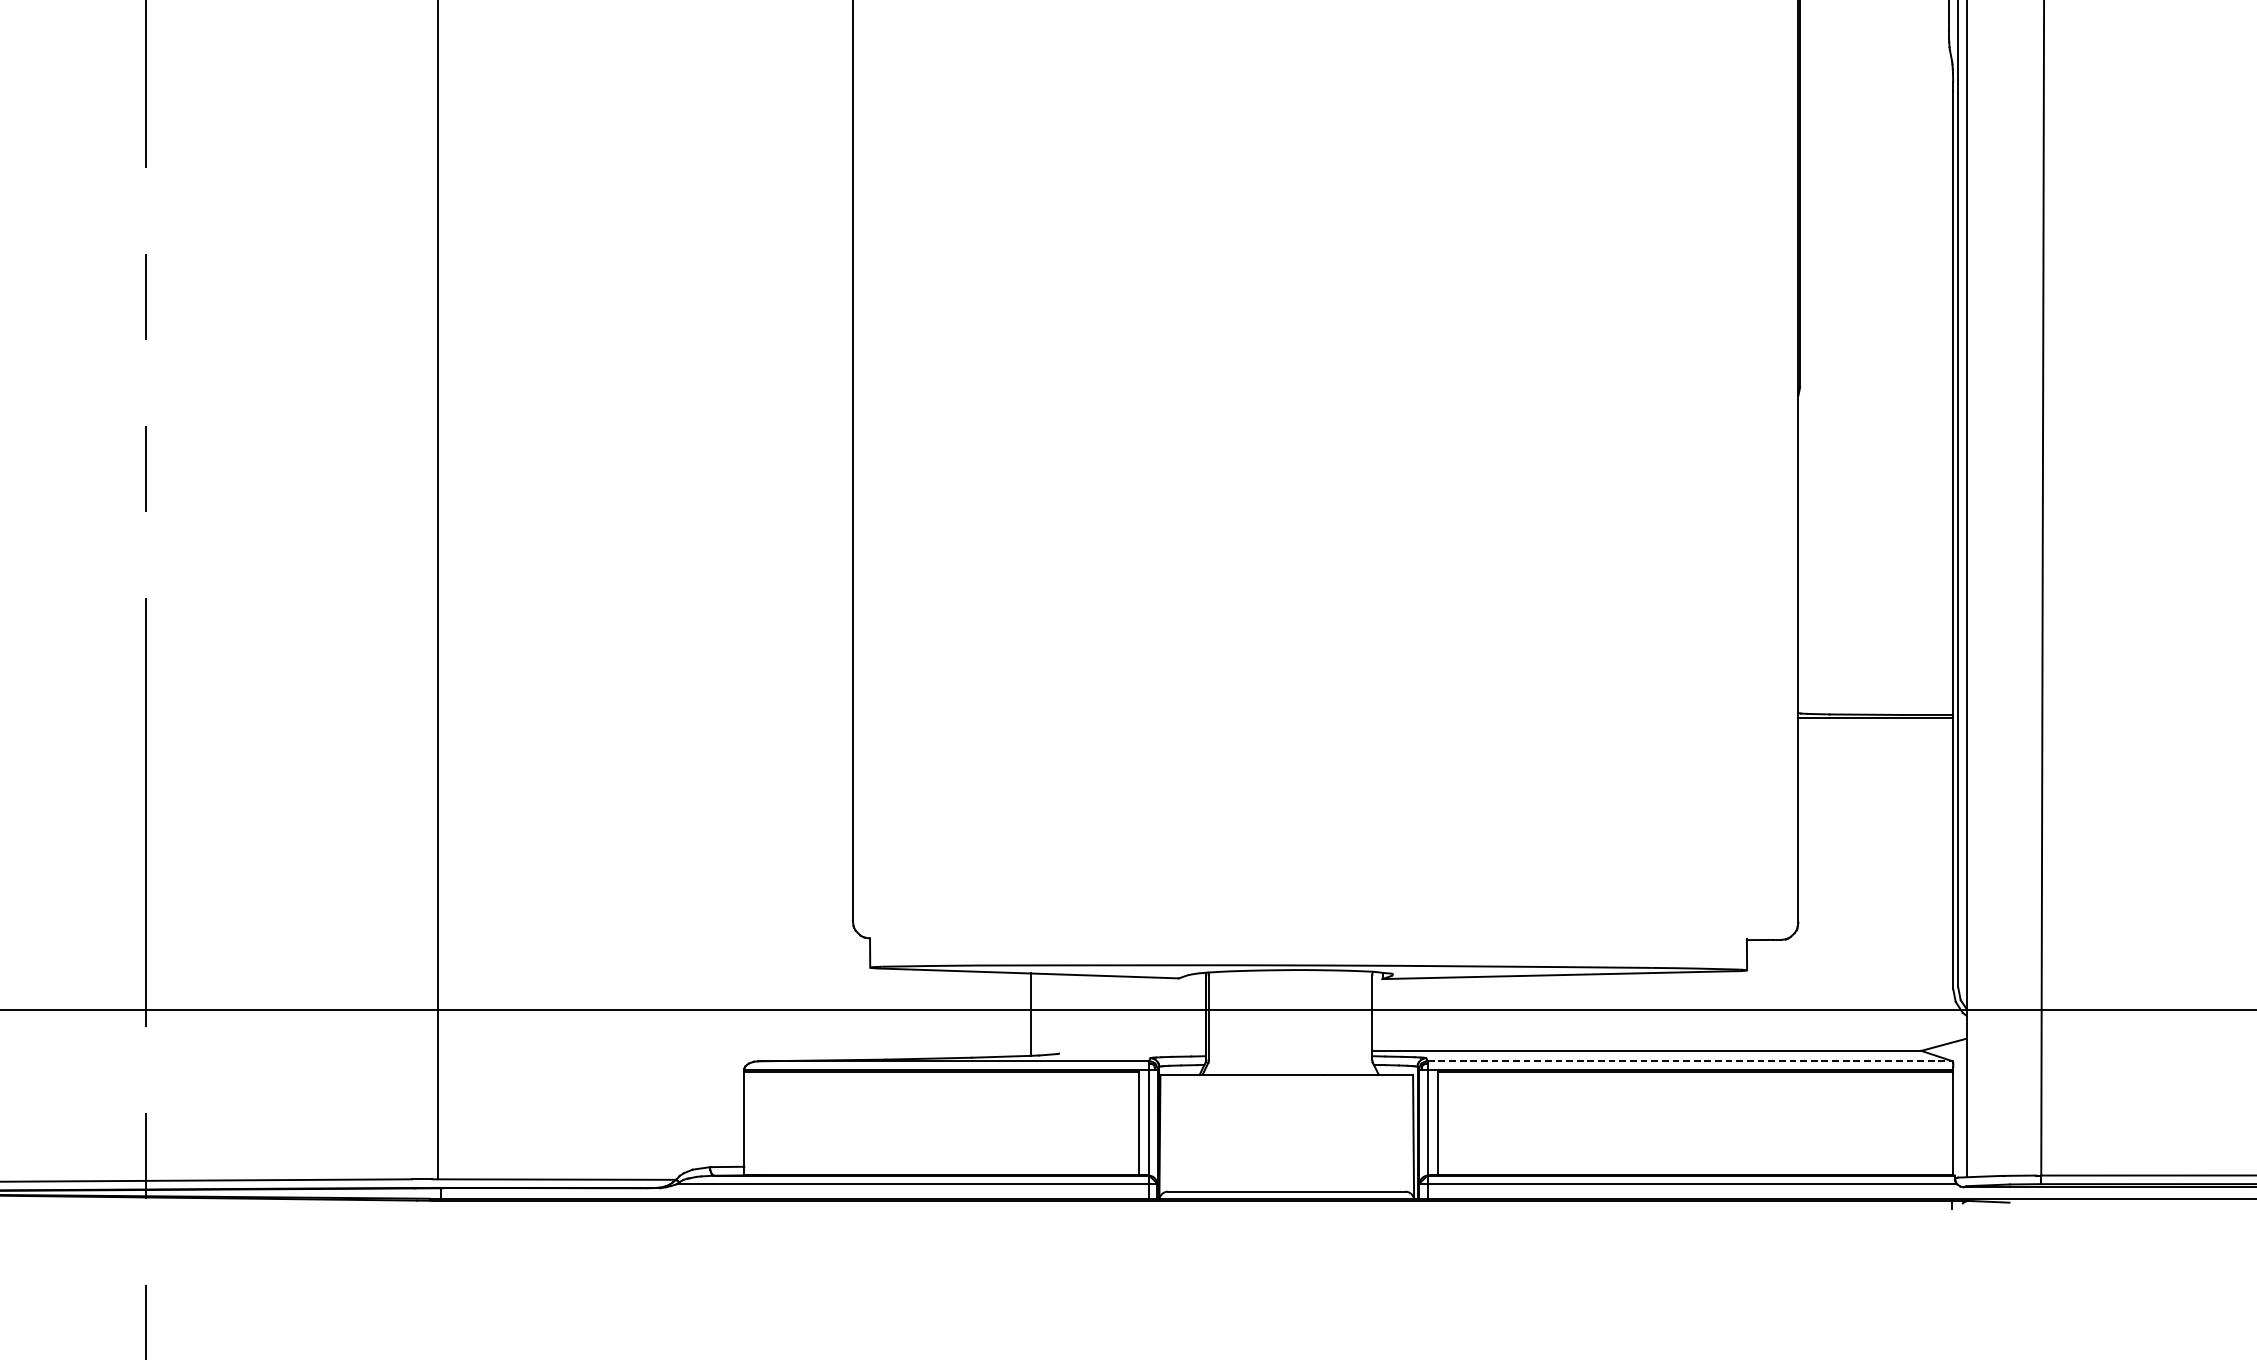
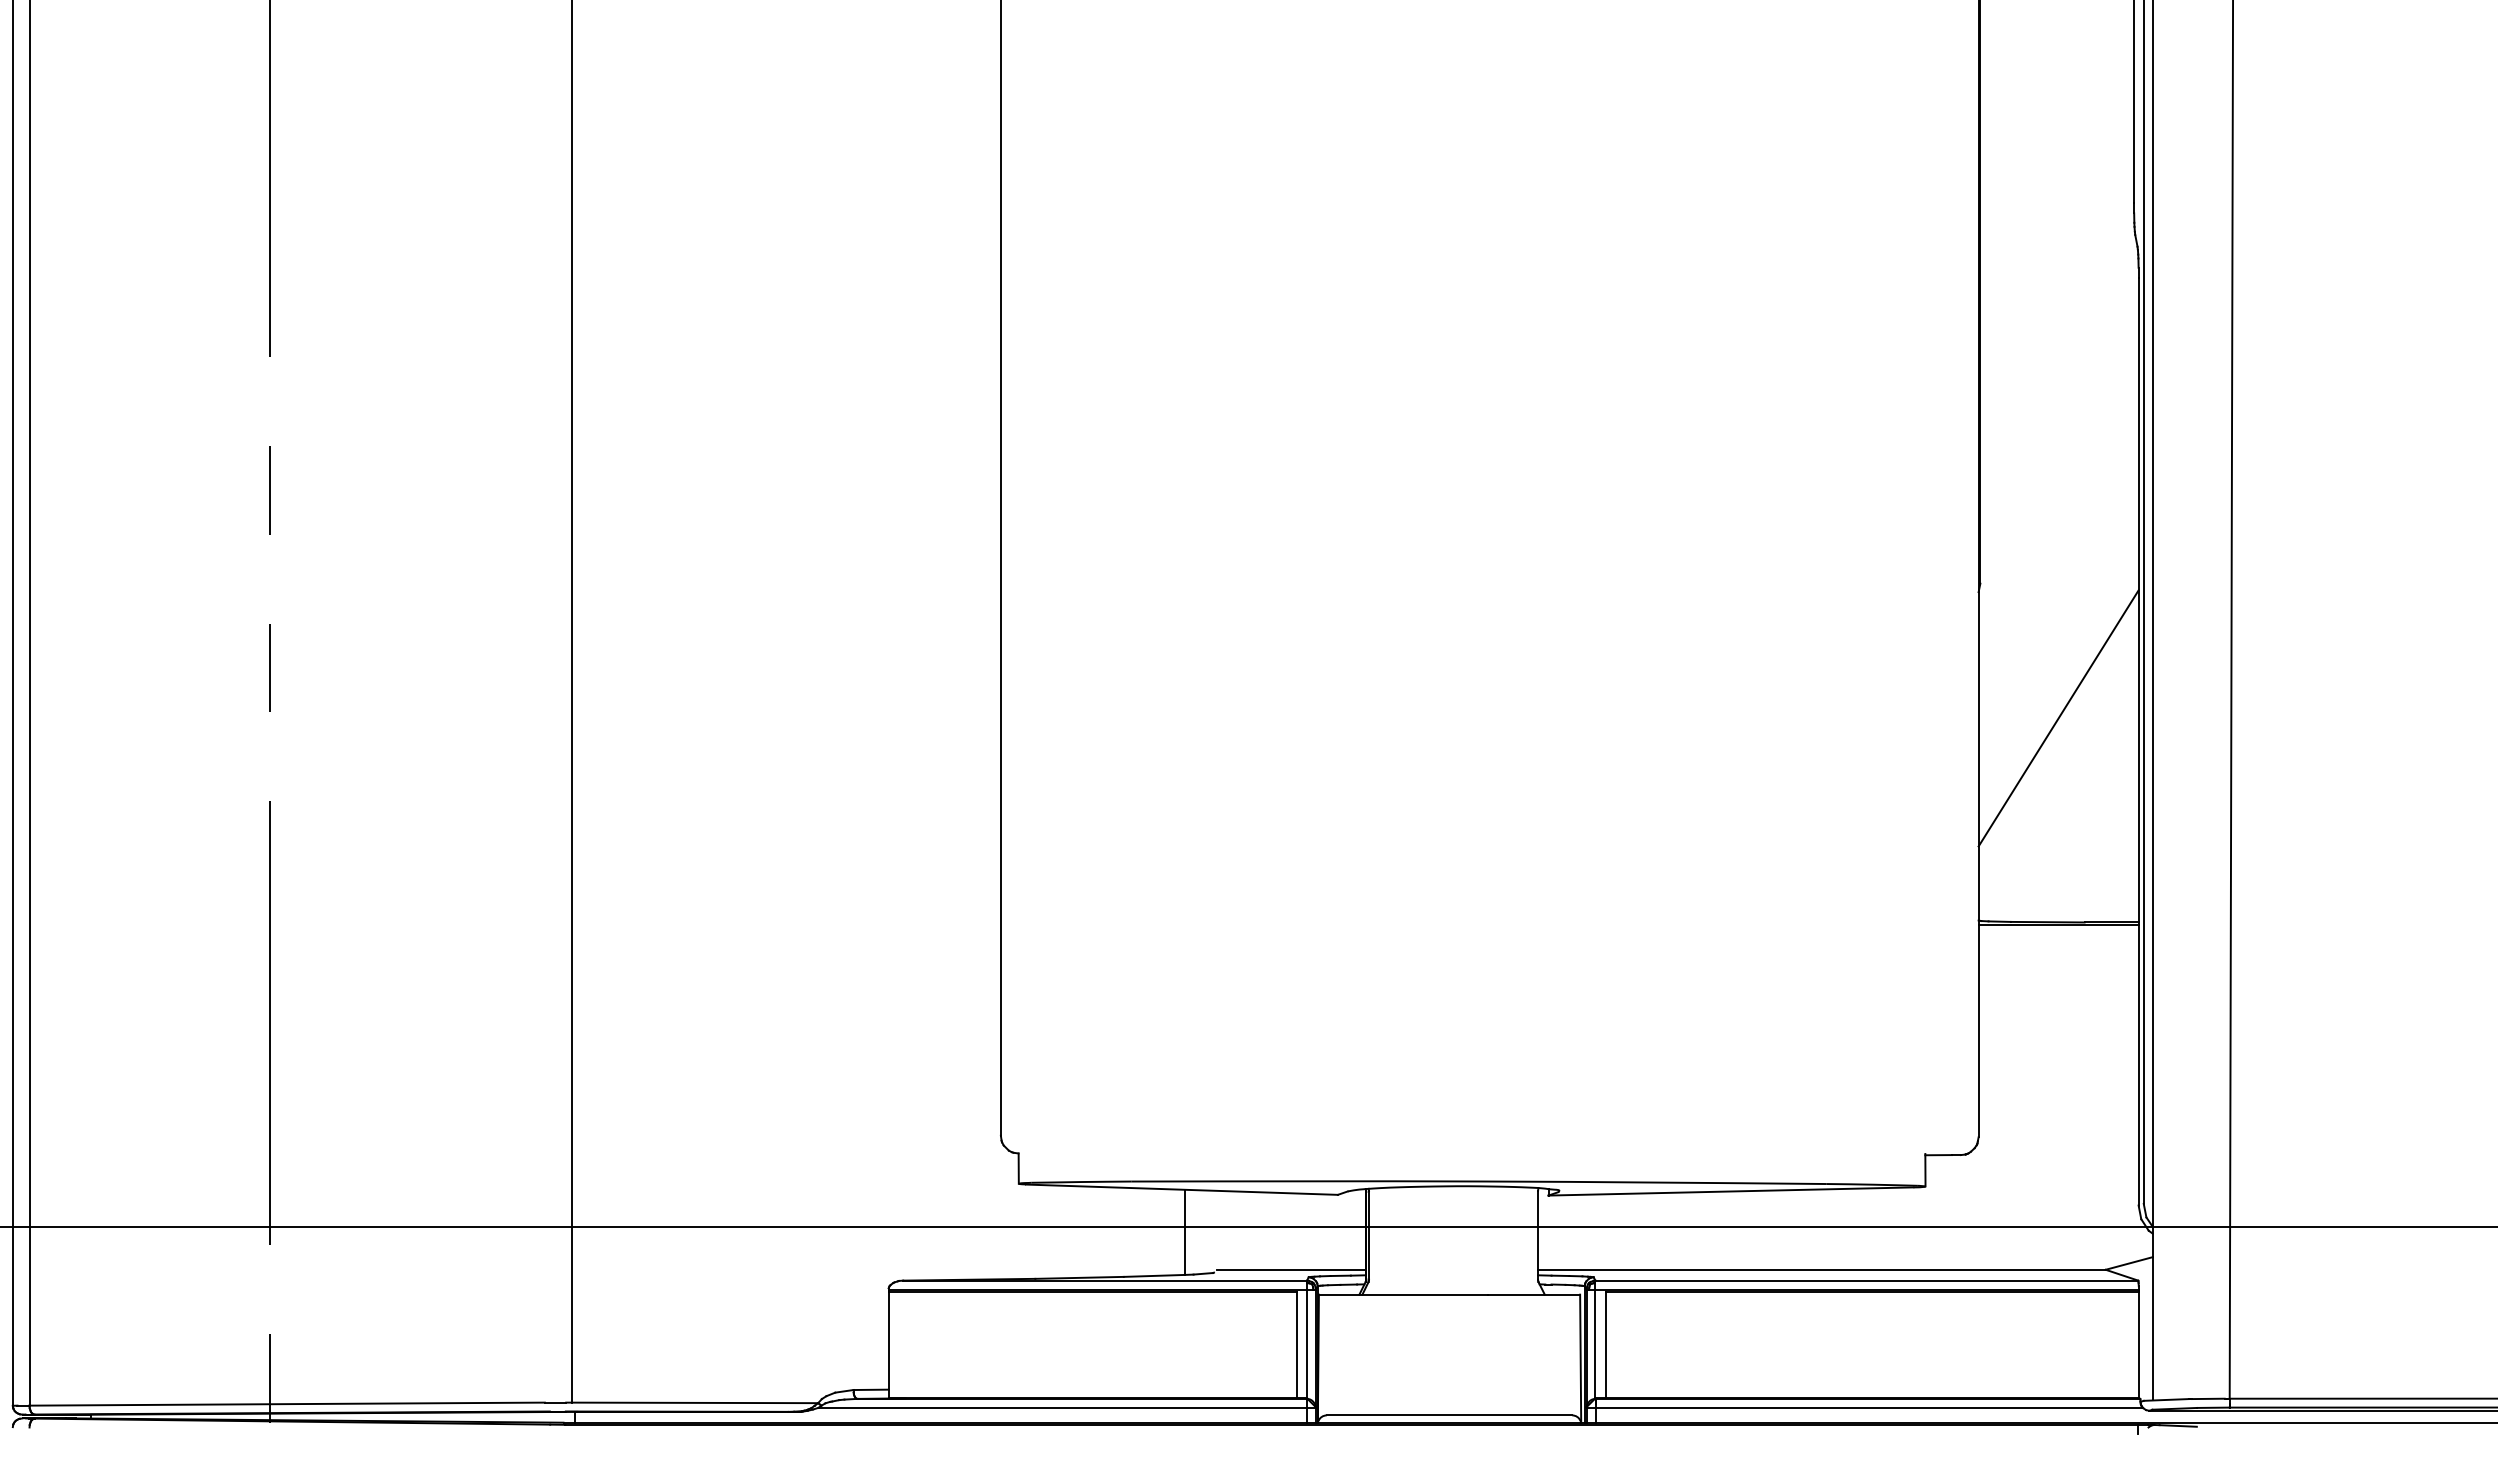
line: (1875, 517) -> (2058, 718), added
line: (1132, 1050) -> (1290, 1269), added
line: (1690, 1061) -> (1867, 1280), dashed -> solid

